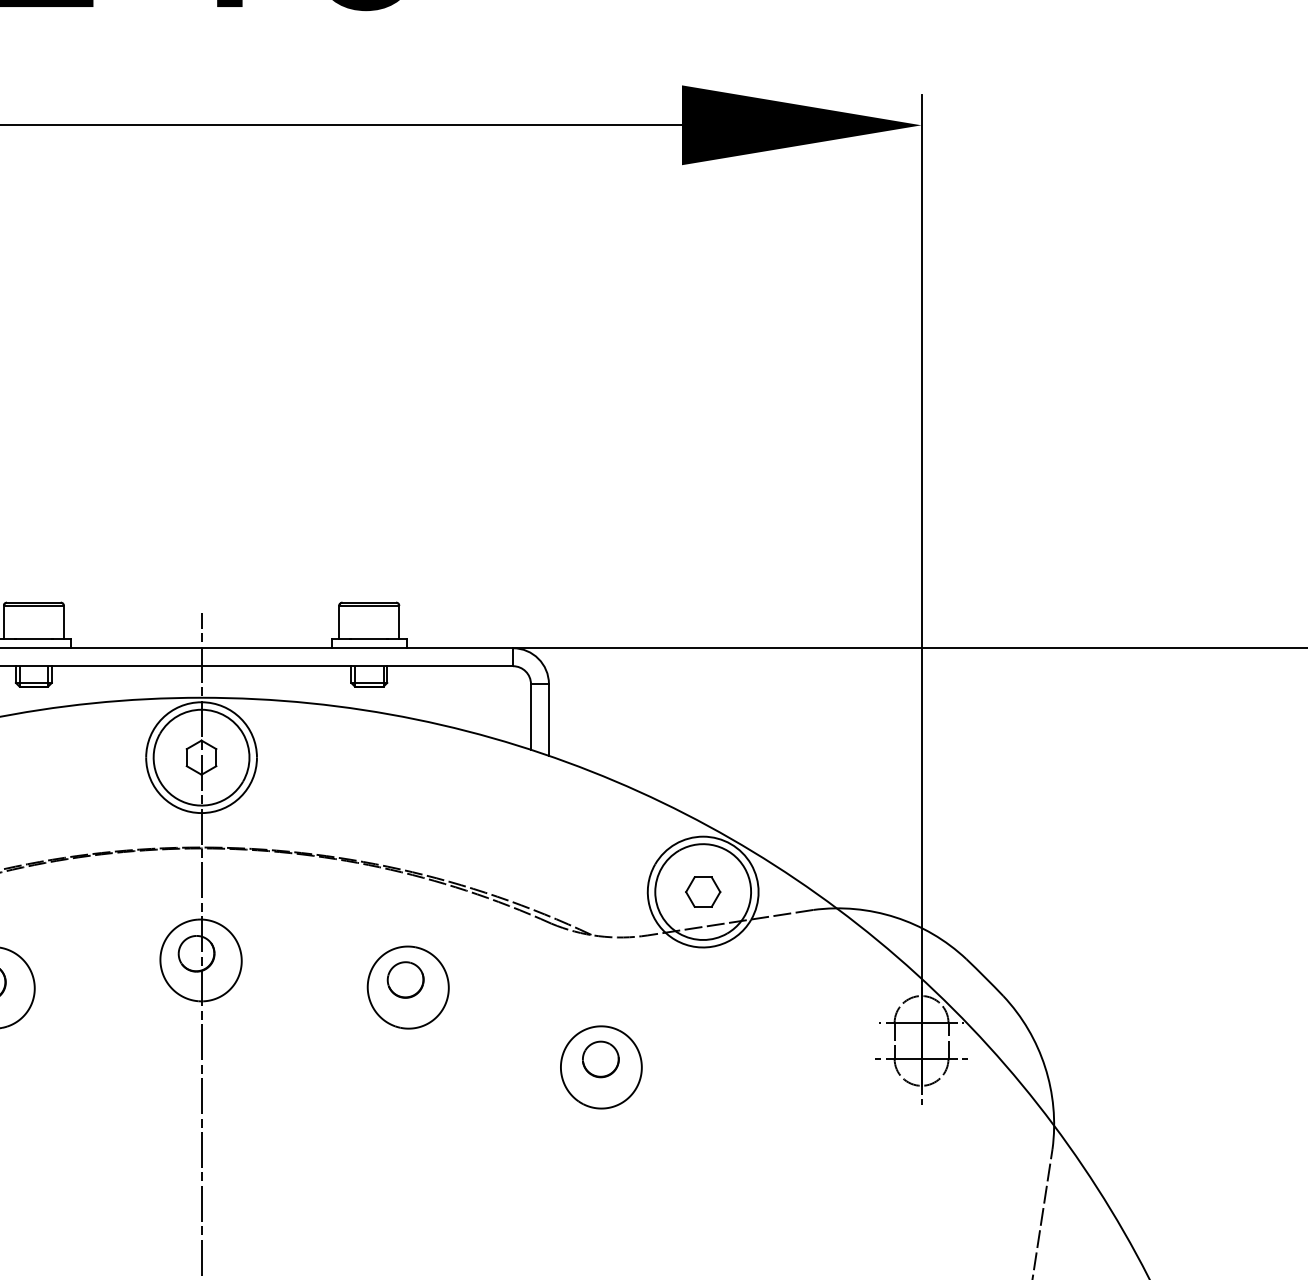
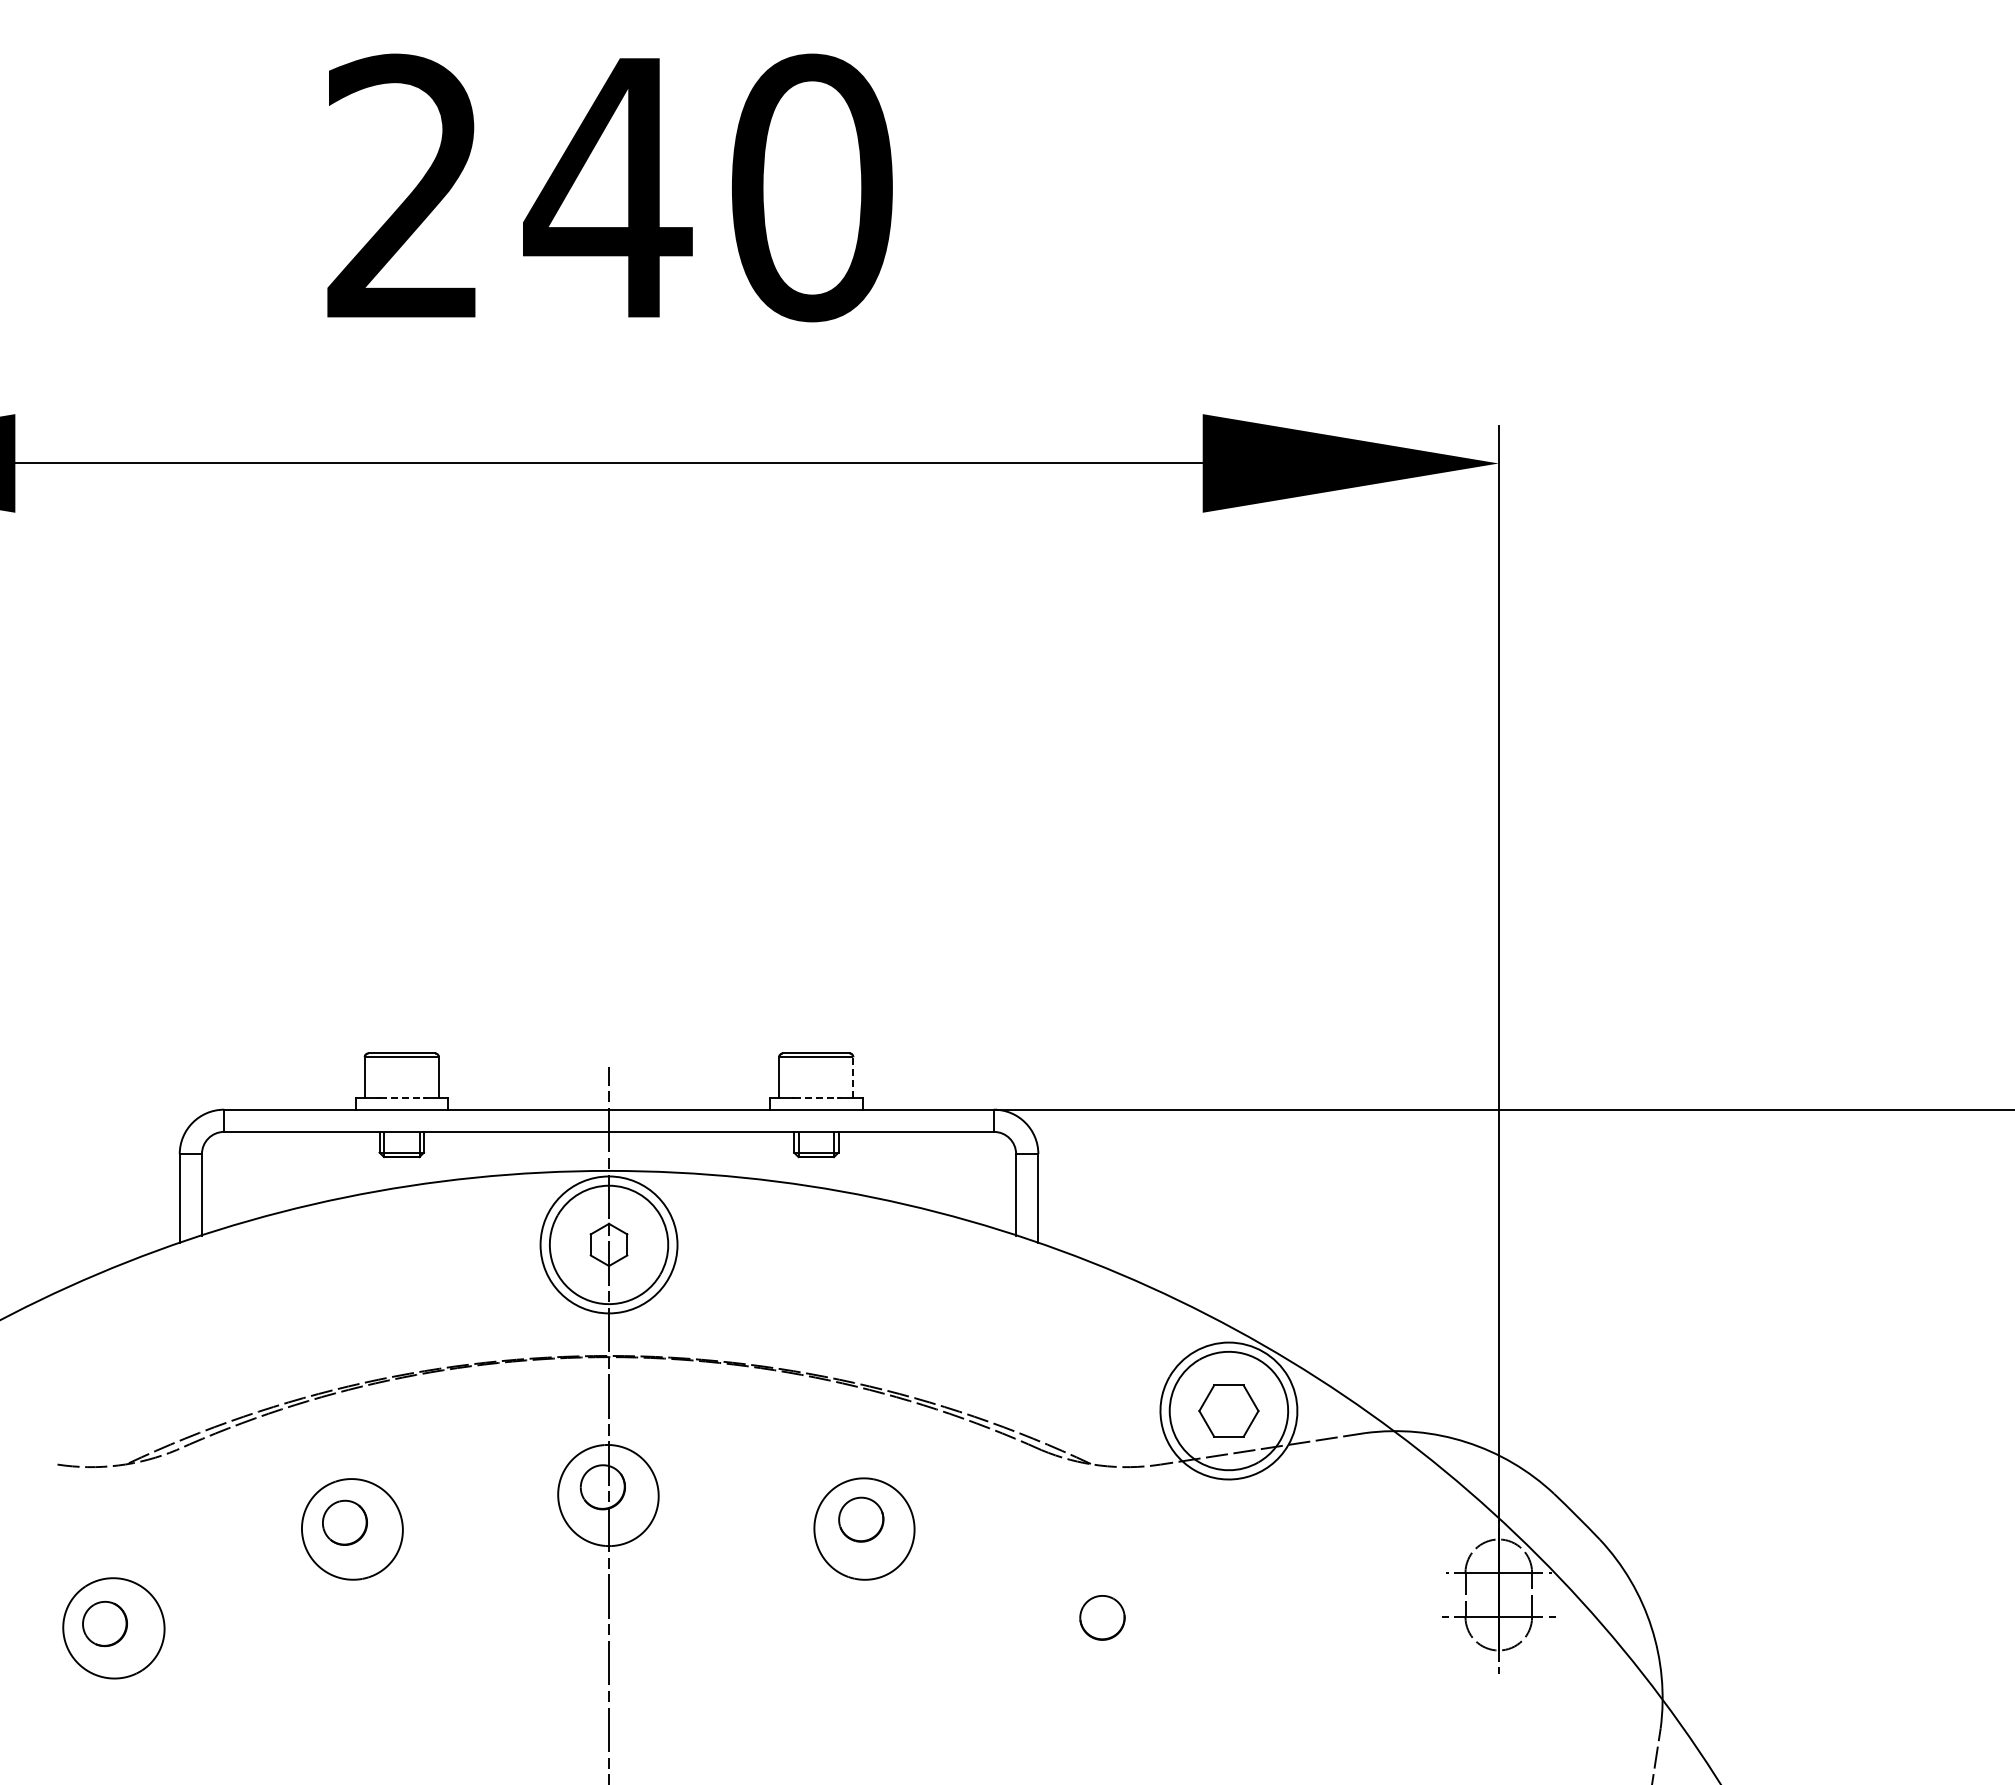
line: (399, 622) -> (853, 1077), solid -> dashed
line: (34, 638) -> (402, 1097), solid -> dashed
line: (369, 638) -> (816, 1097), solid -> dashed
part: (702, 891) -> (1228, 1410), size x1.4
part: (600, 1067) -> (1102, 1627), removed

